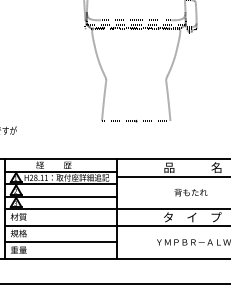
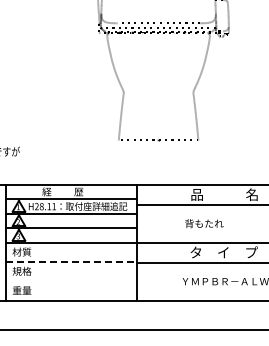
text: (191, 192) -> (204, 223), moved
line: (61, 225) -> (71, 262), solid -> dashed
line: (61, 242) -> (71, 281), removed

